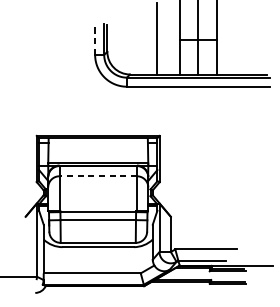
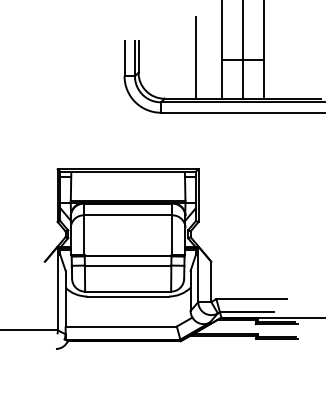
line: (95, 39) -> (124, 58), dashed -> solid
line: (97, 176) -> (127, 215), dashed -> solid

